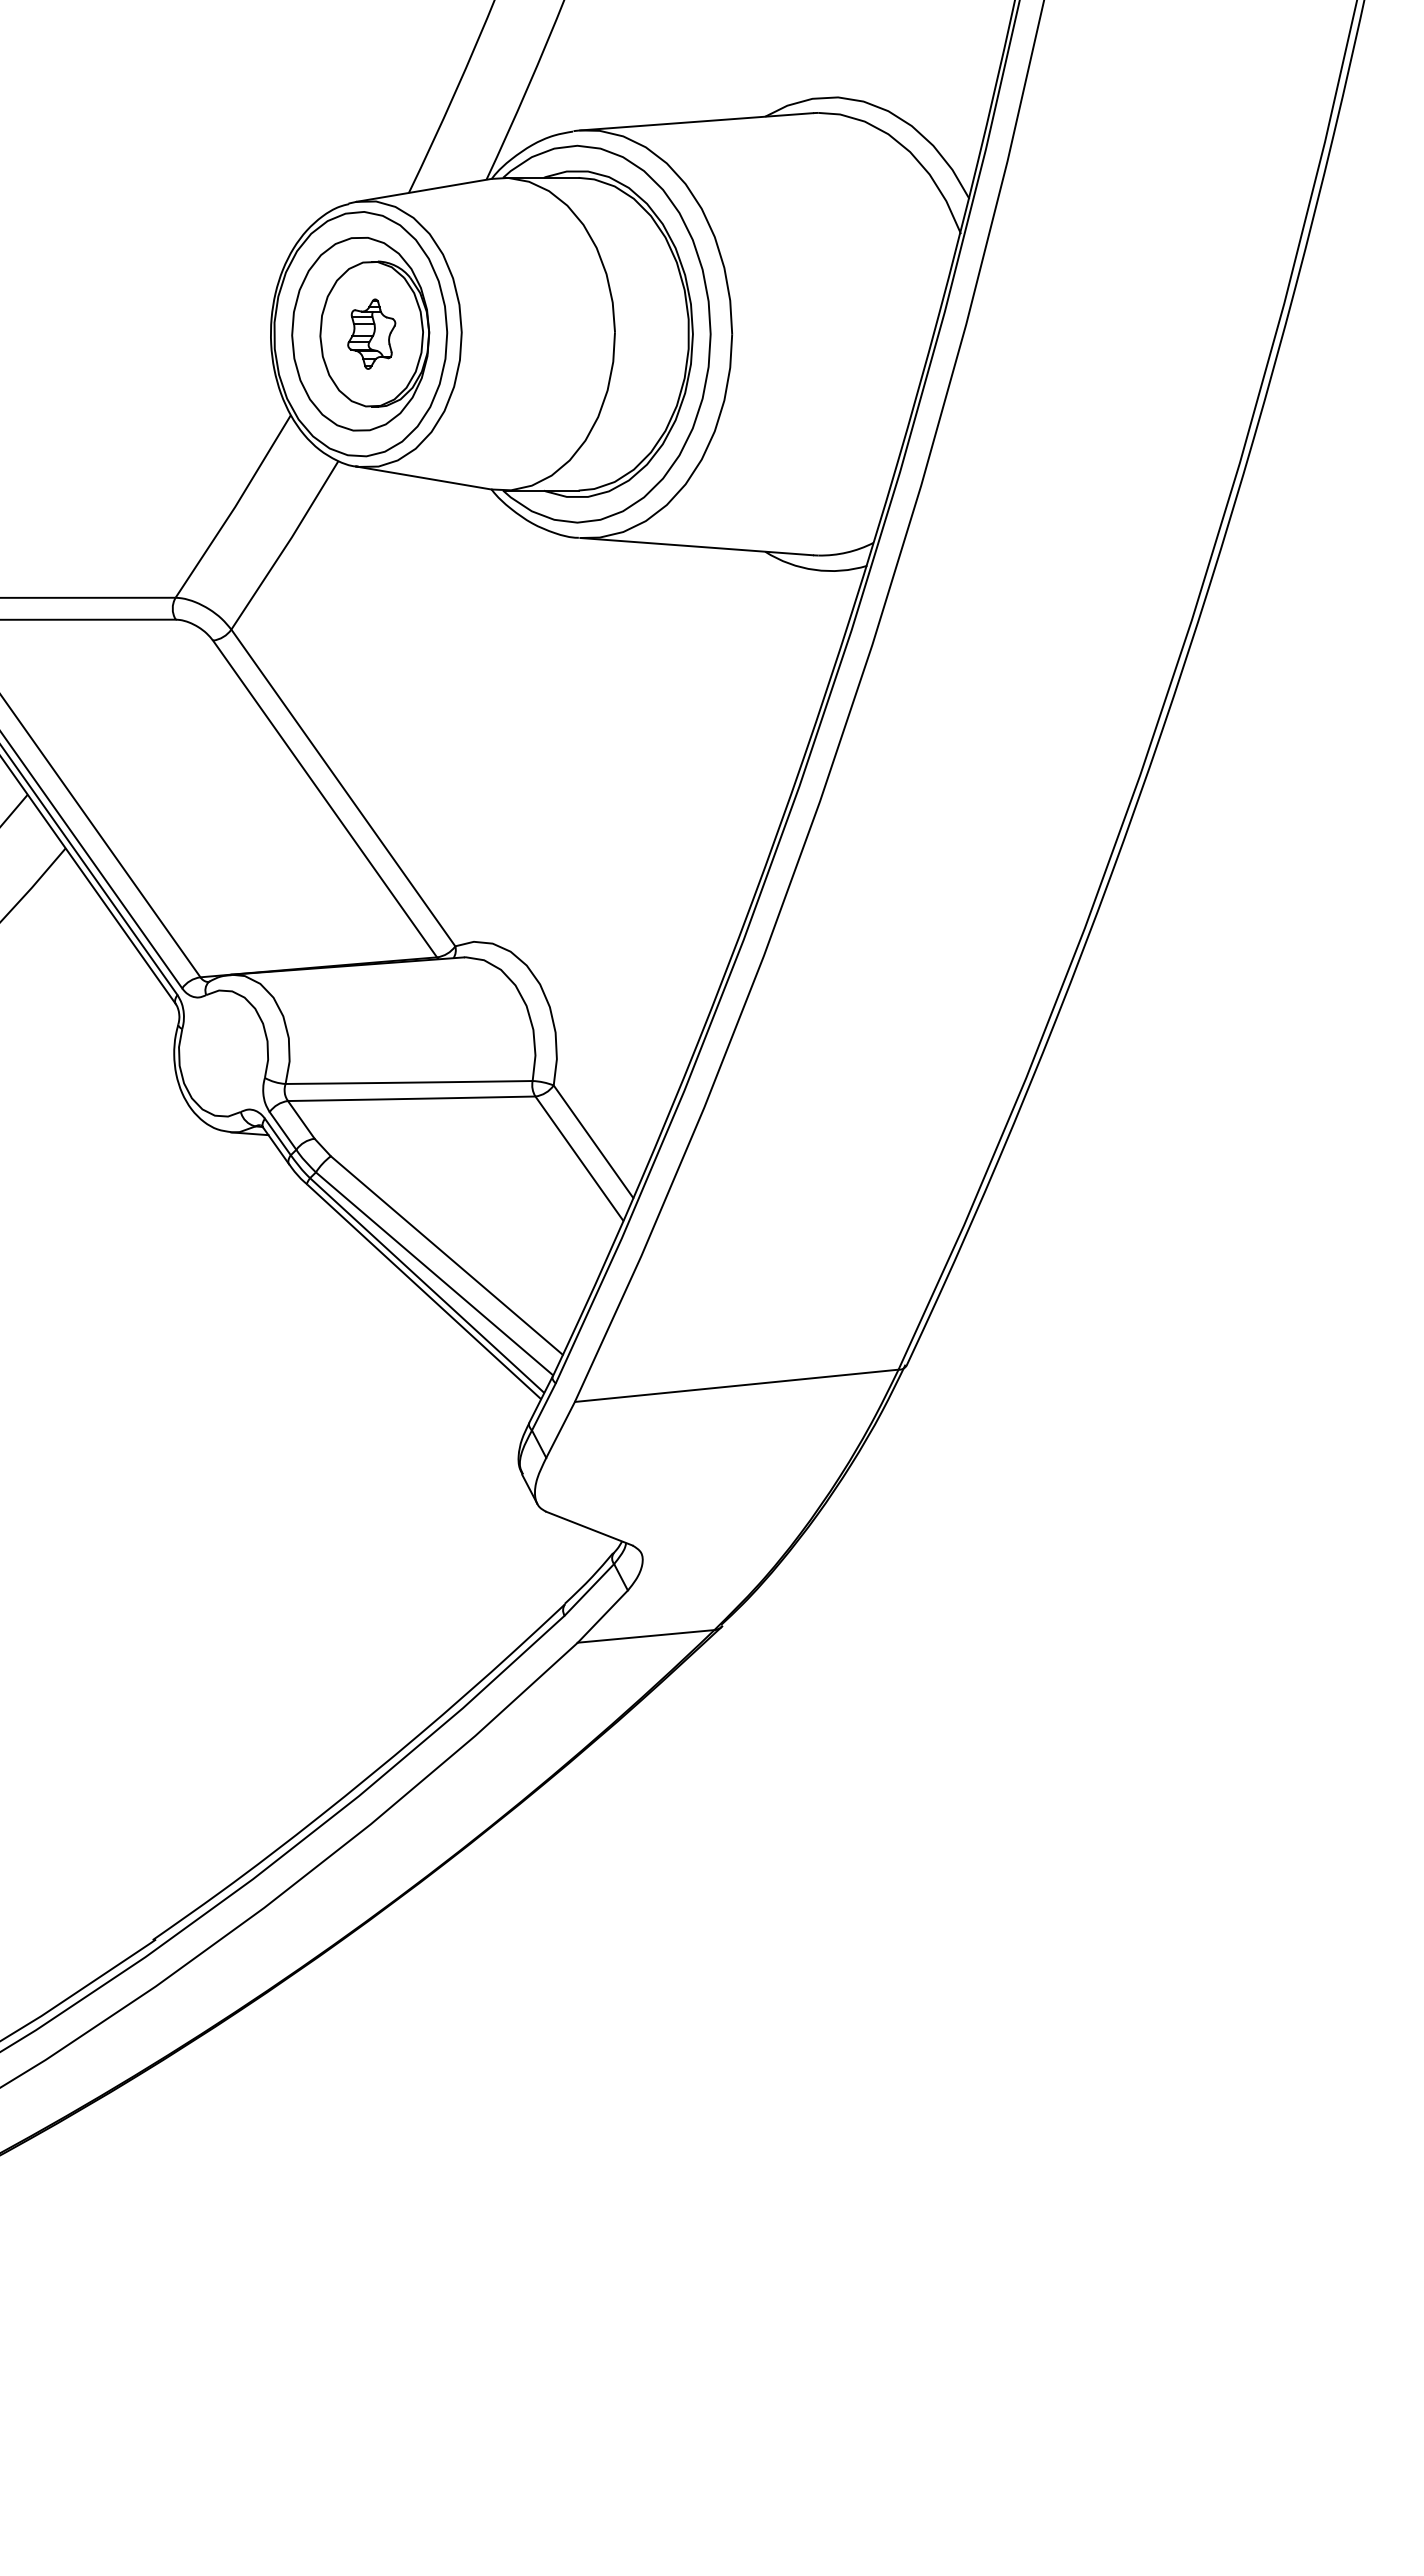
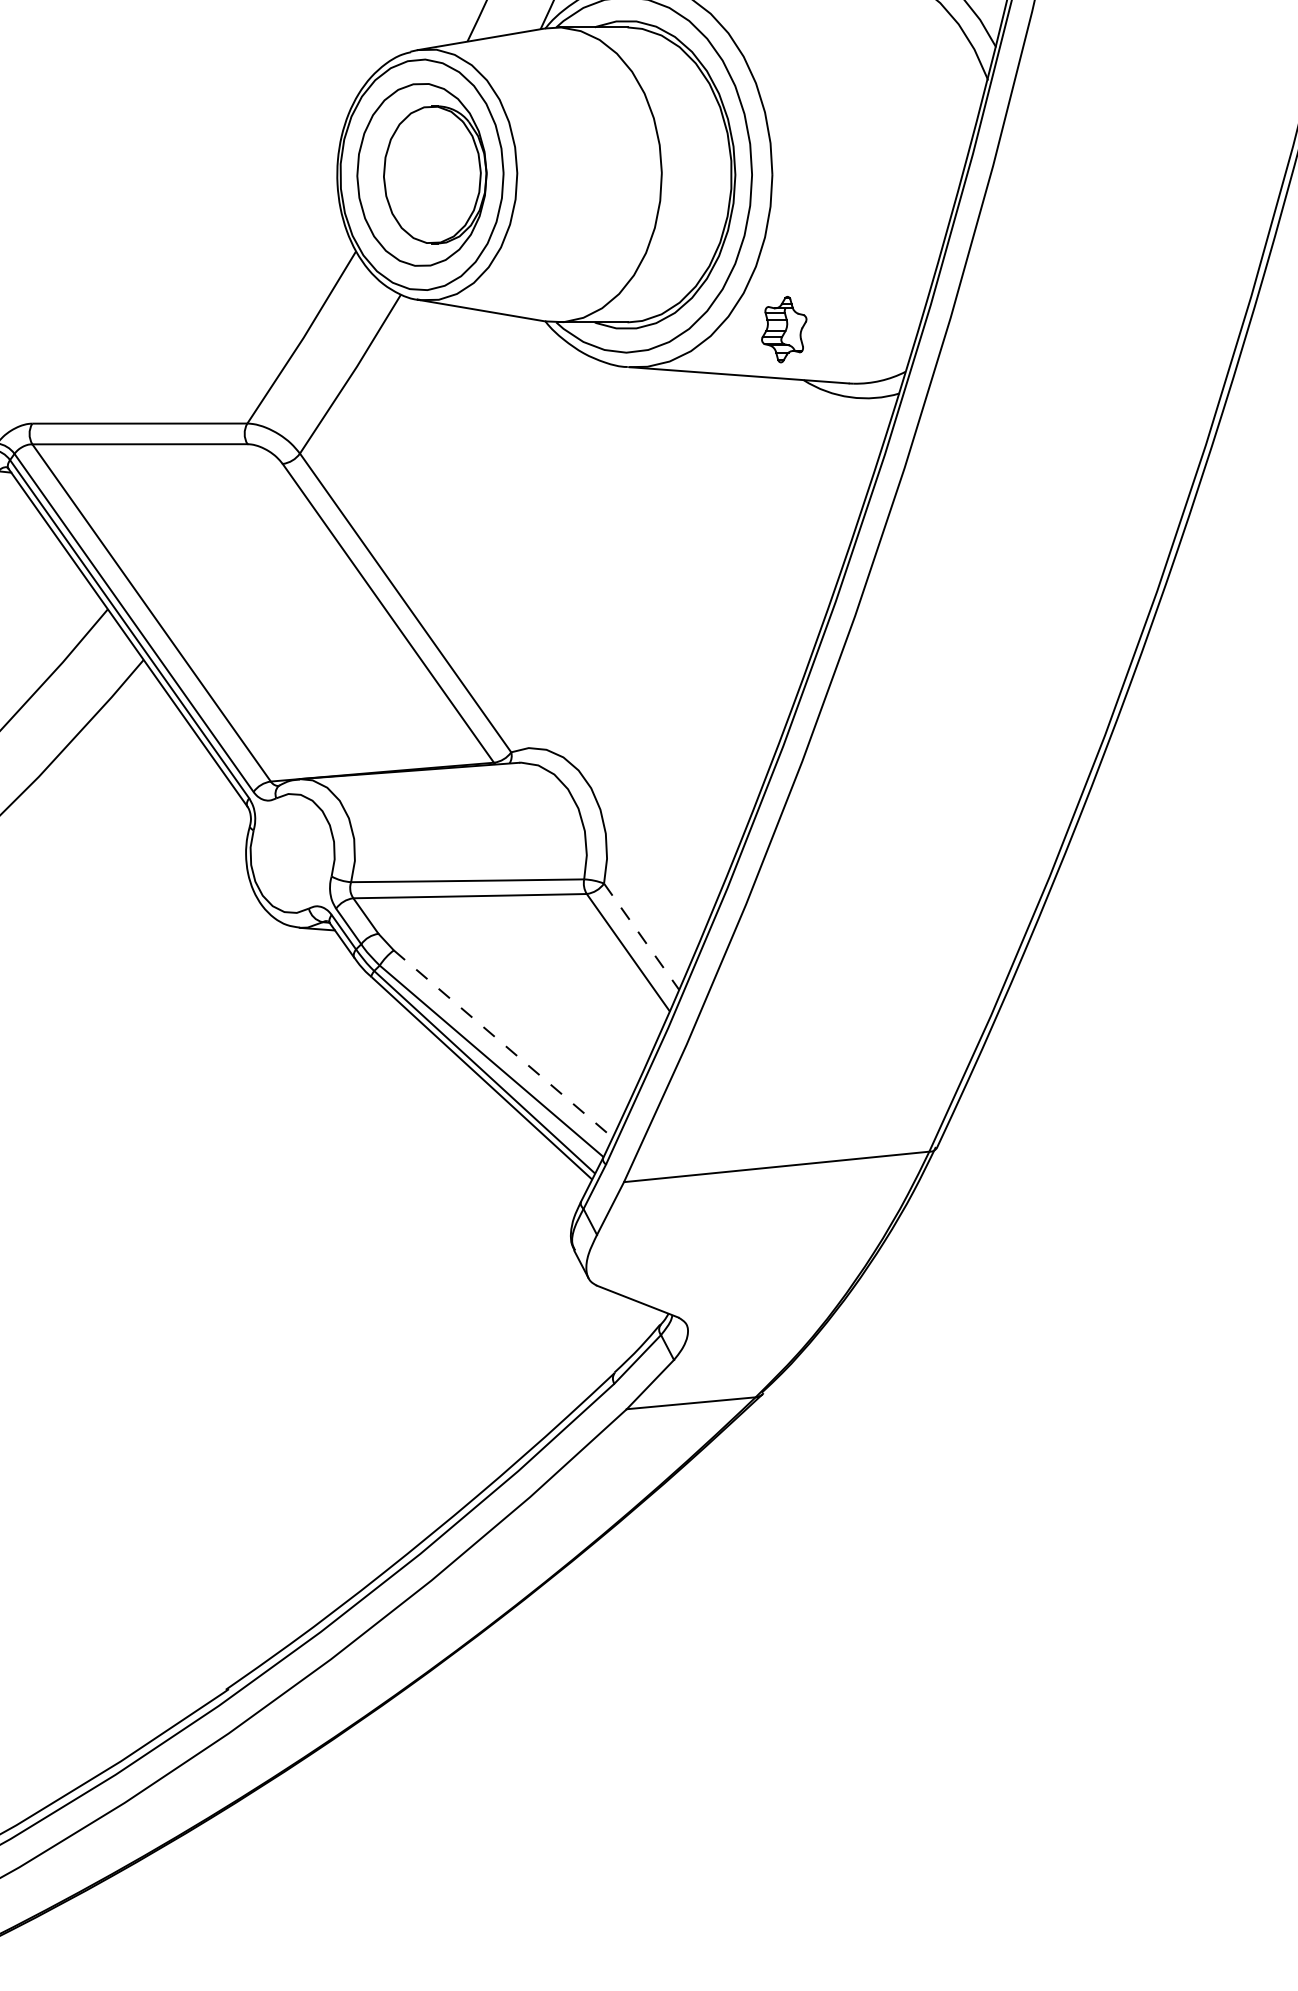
part: (371, 333) -> (784, 328), moved
line: (593, 1141) -> (641, 936), solid -> dashed
line: (446, 1255) -> (502, 1043), solid -> dashed

